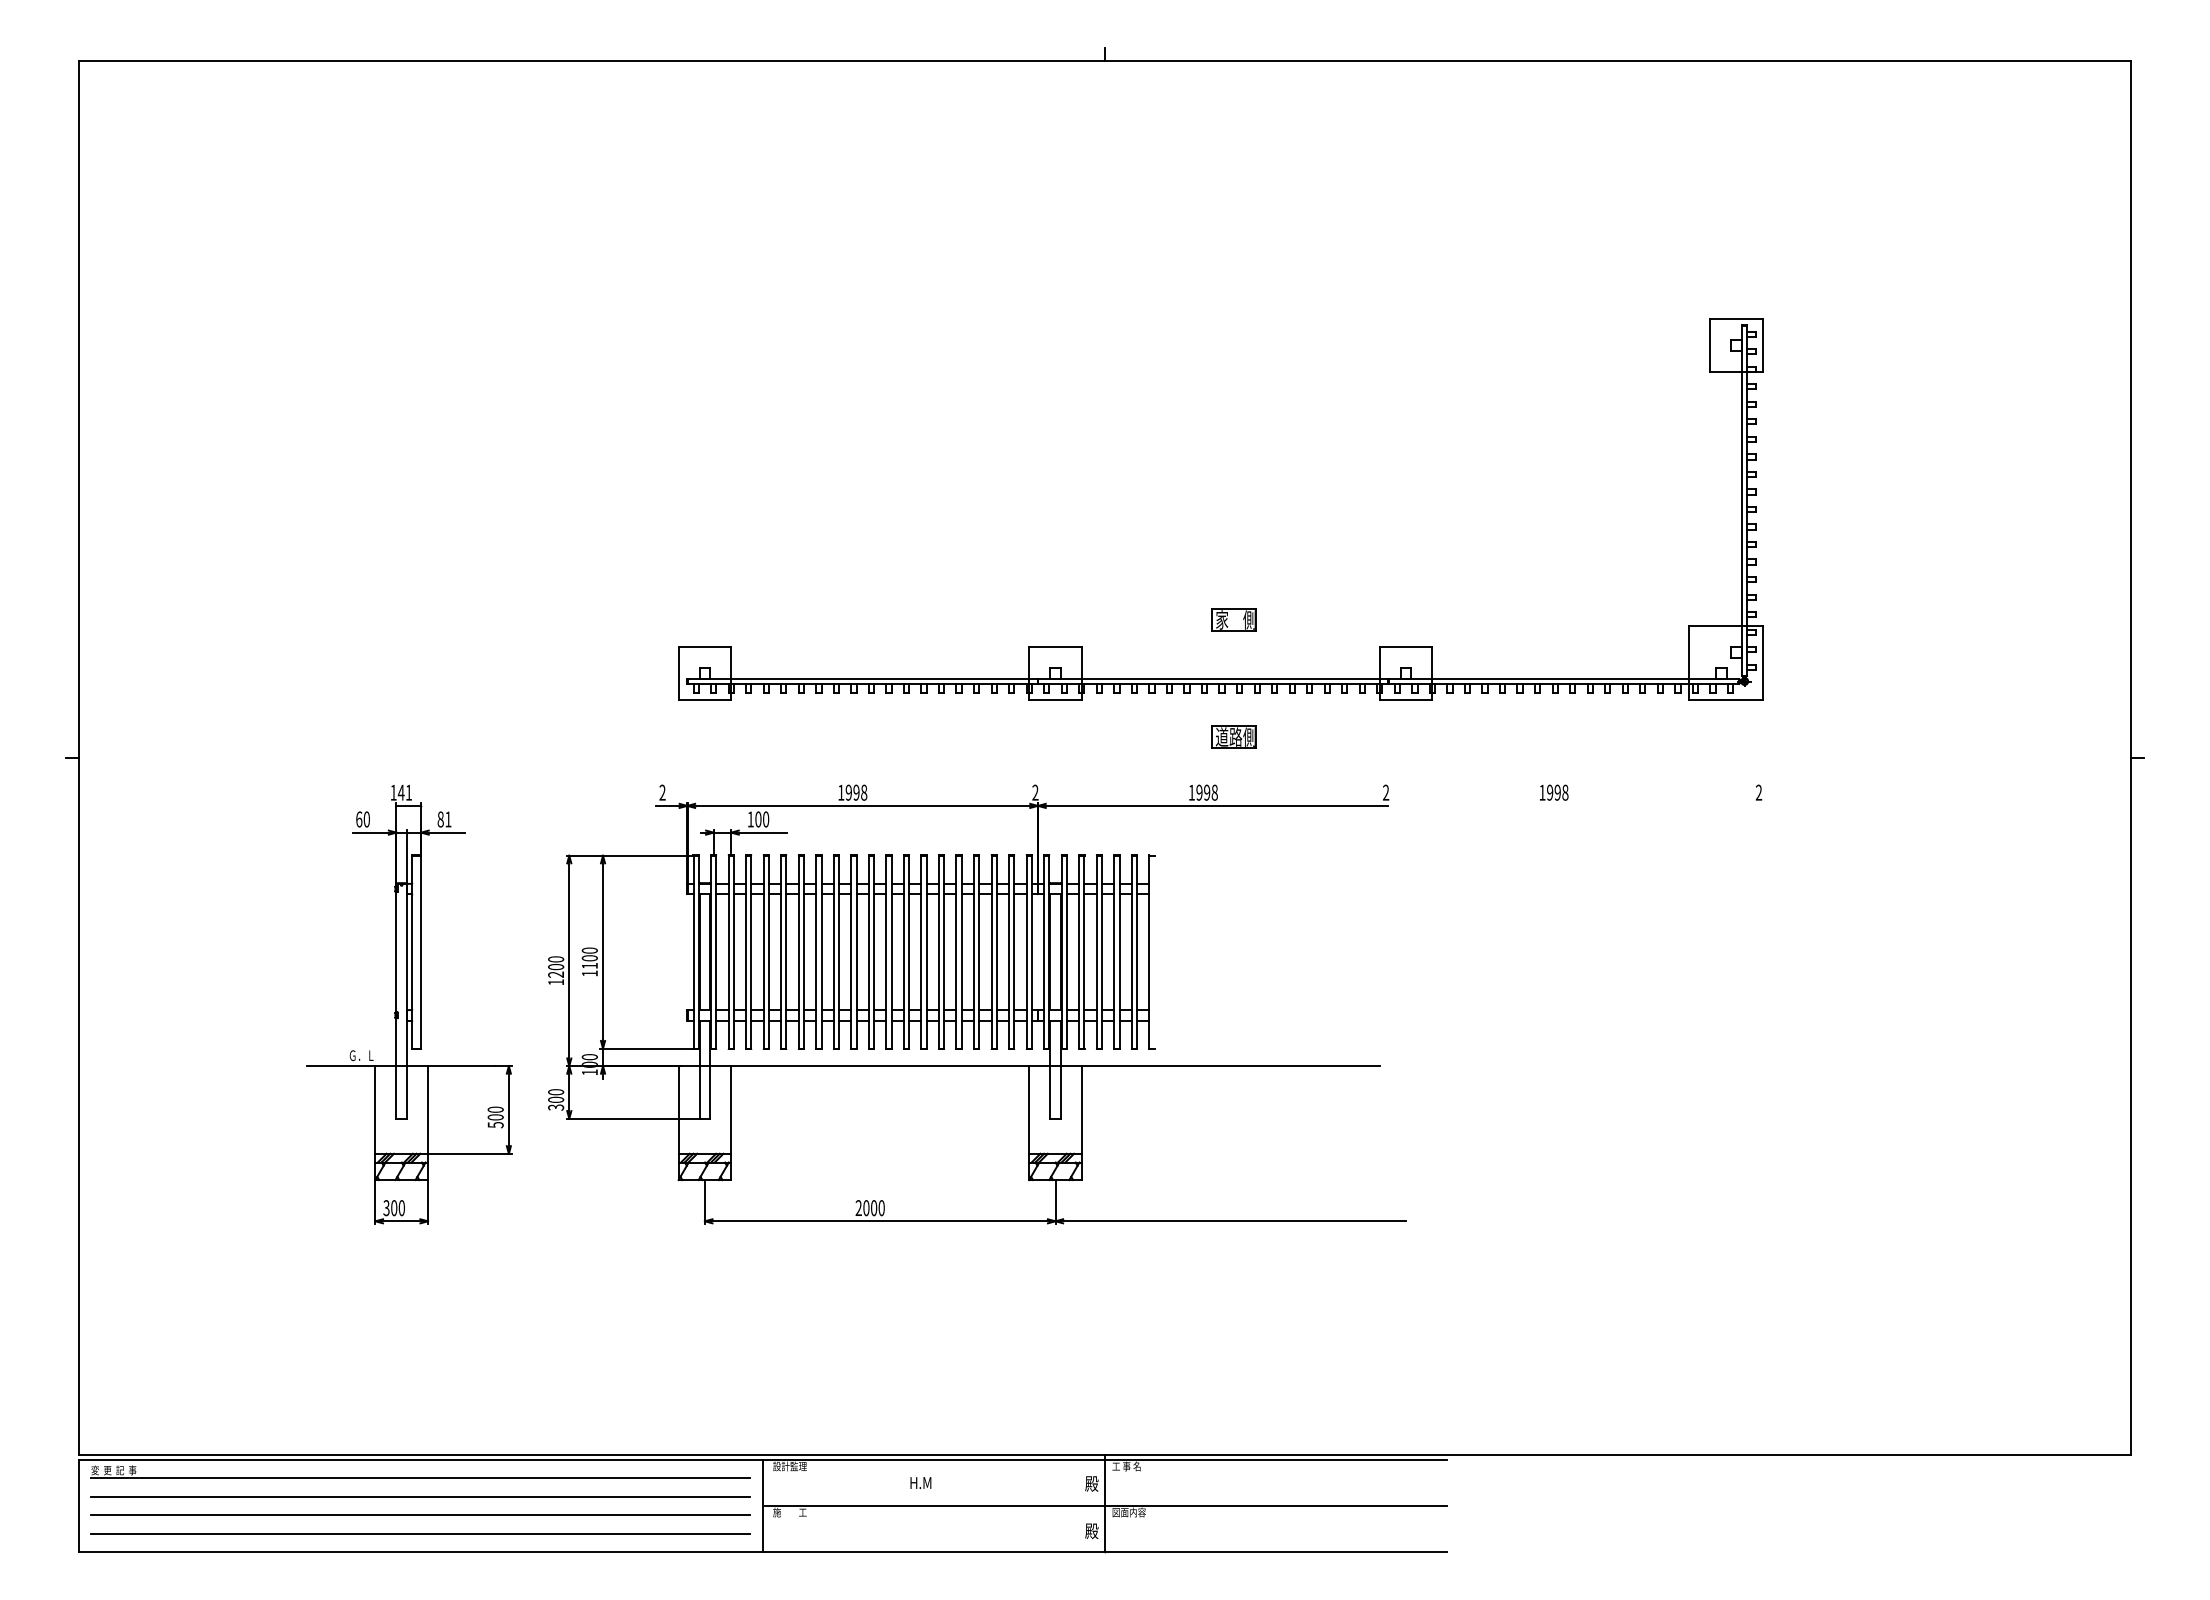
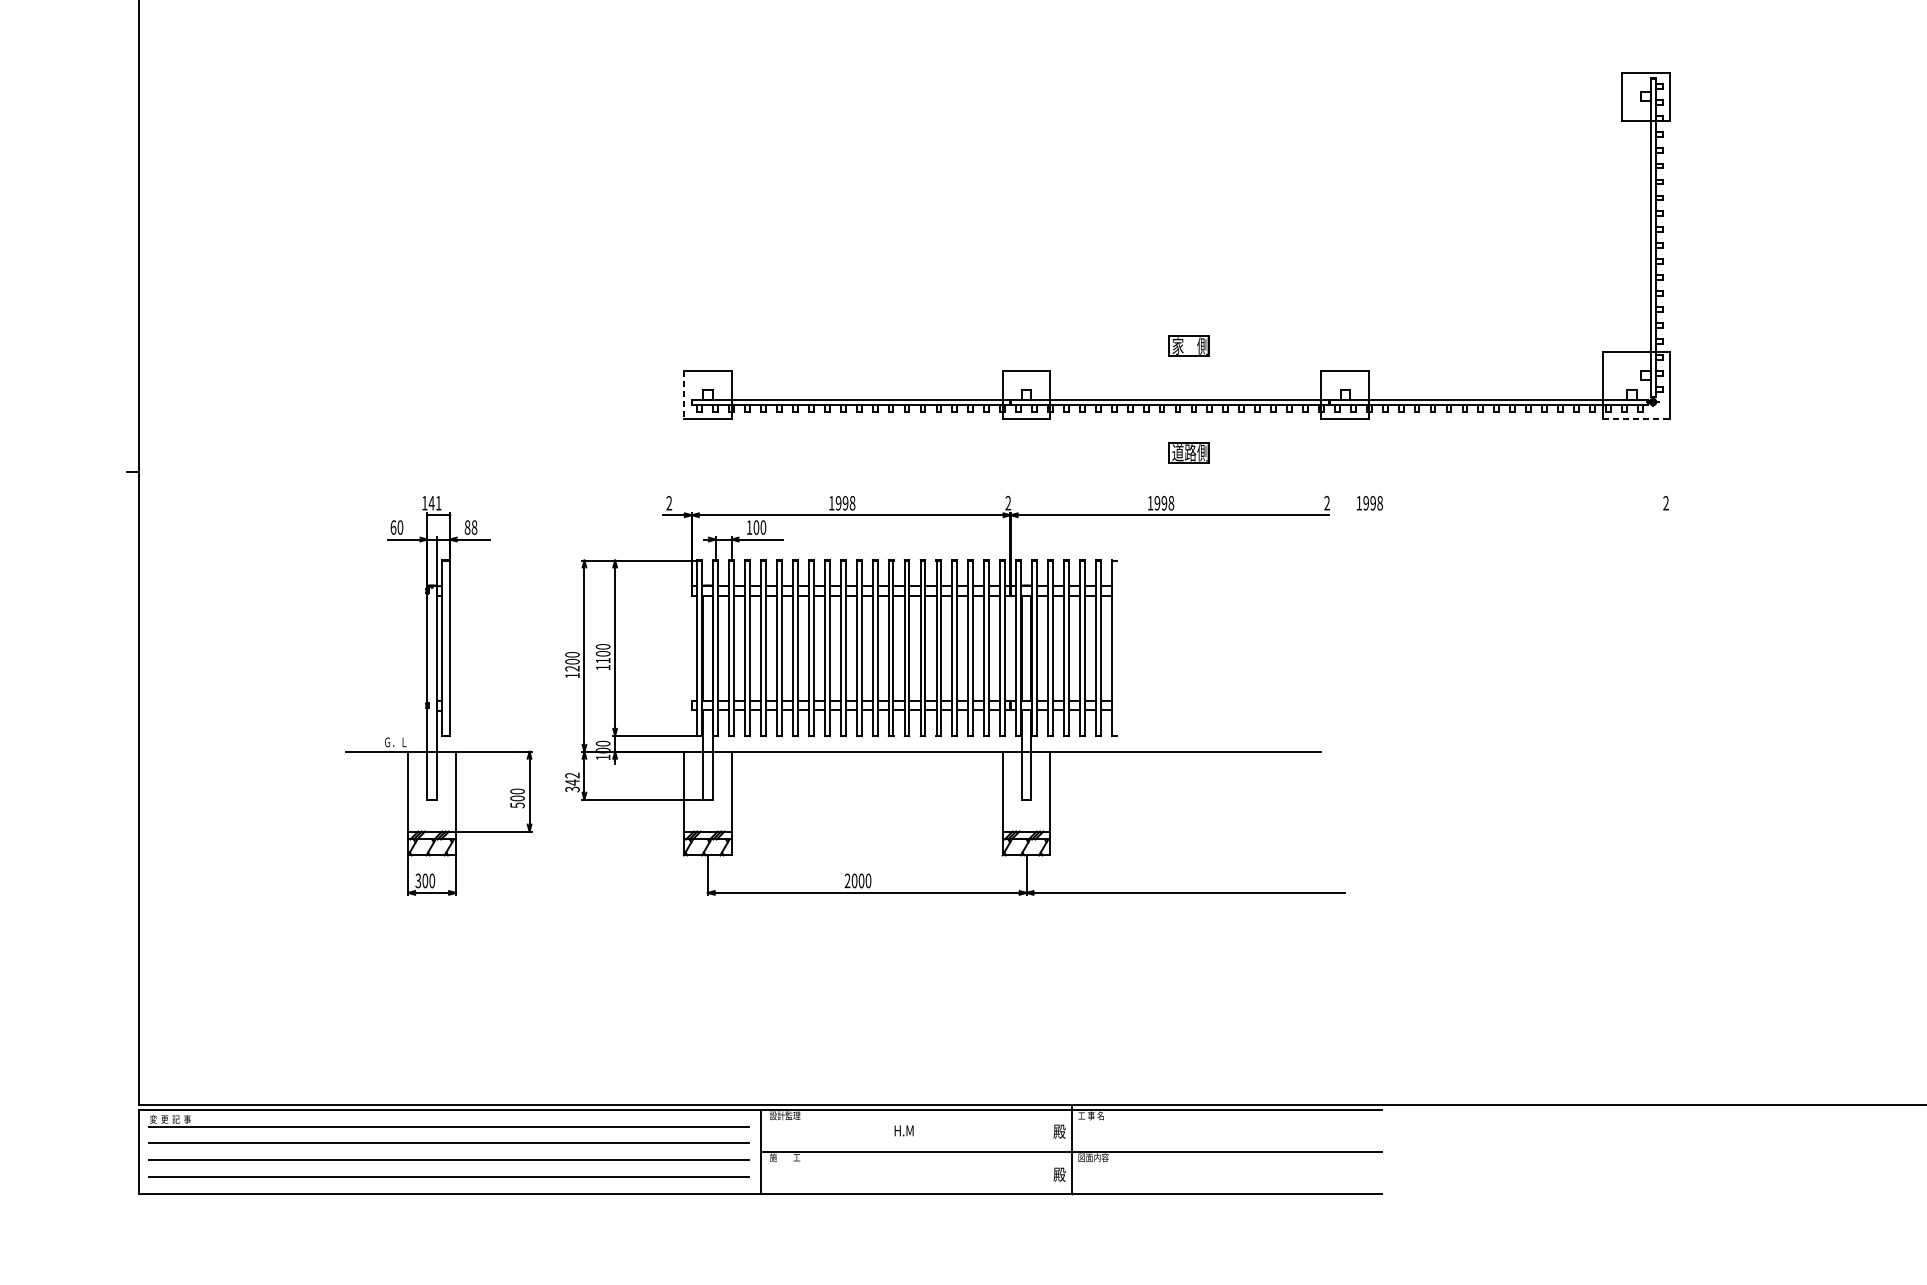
line: (678, 673) -> (683, 394), solid -> dashed
line: (1726, 699) -> (1636, 418), solid -> dashed
text: (1554, 792) -> (1370, 503), moved
text: (448, 819) -> (474, 527), 81 -> 88
text: (556, 1096) -> (572, 779), 300 -> 342

